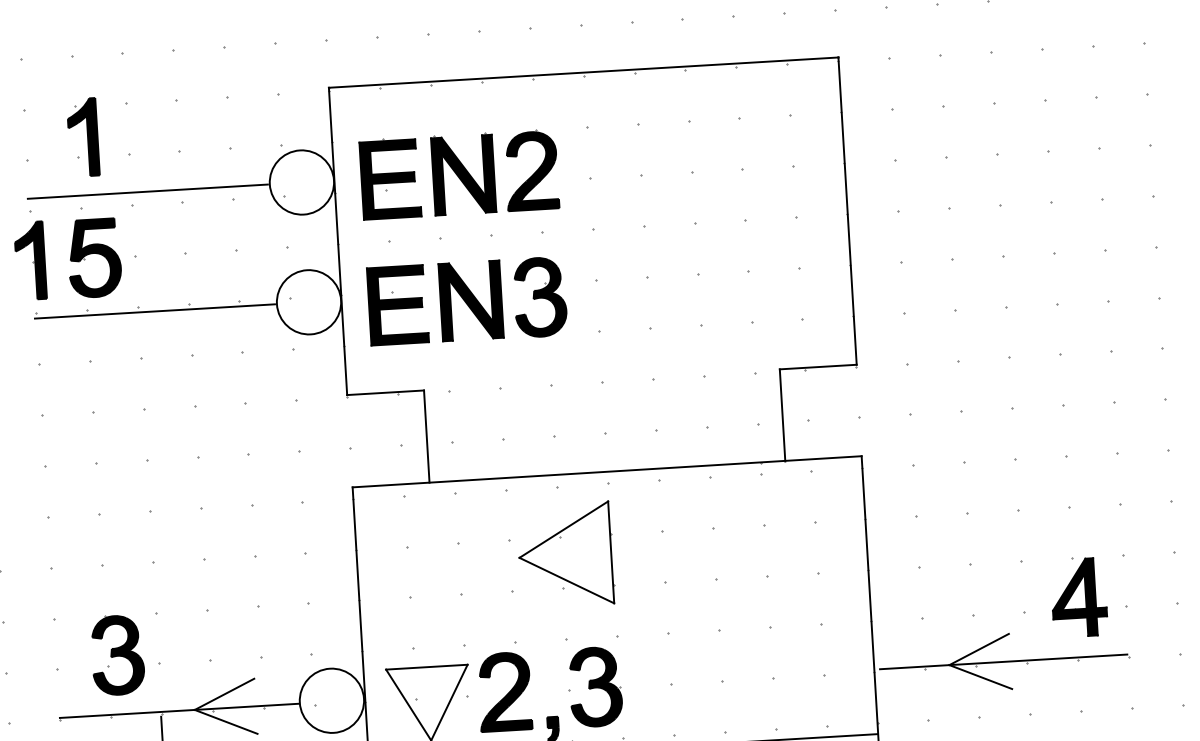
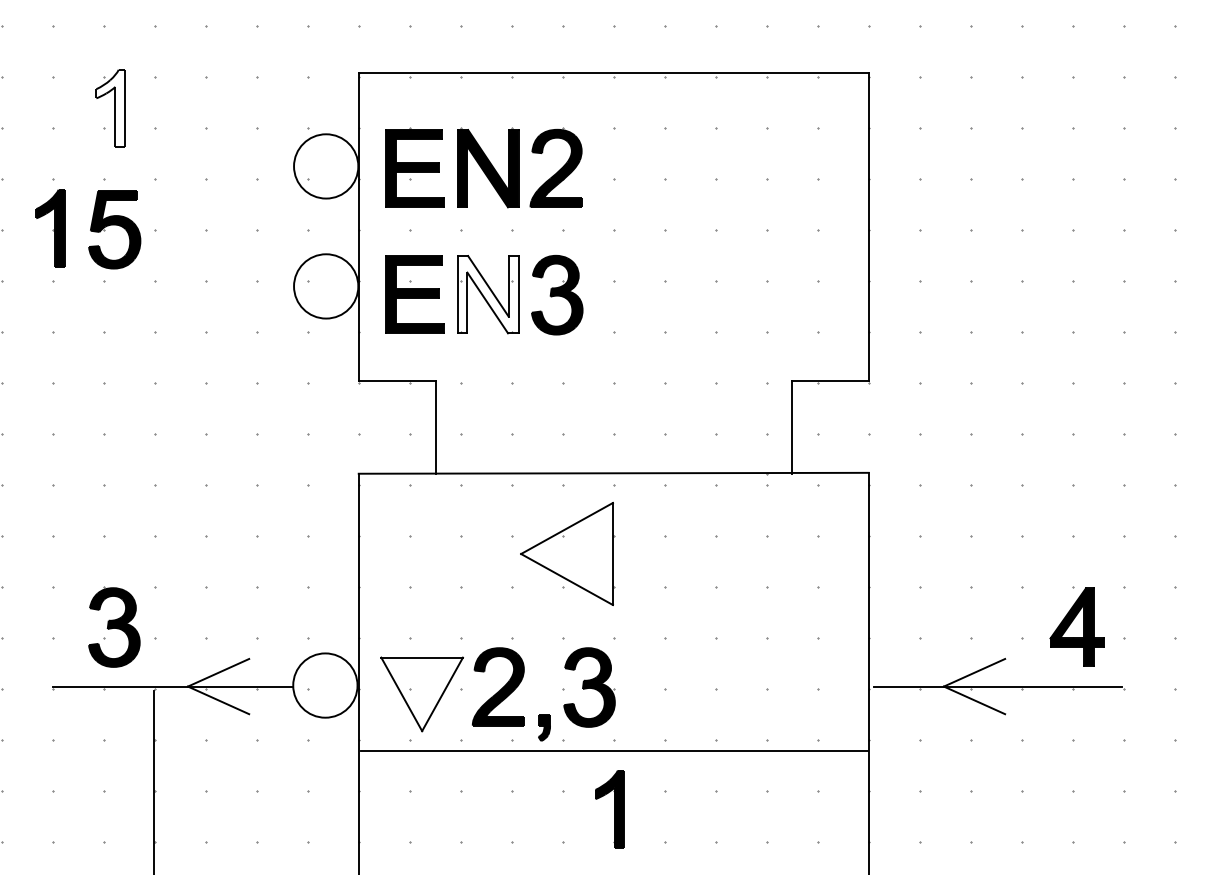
fill: (83, 137) -> (110, 108), removed
line: (147, 191) -> (171, 166), removed
fill: (470, 300) -> (487, 294), removed
line: (154, 311) -> (171, 286), removed

